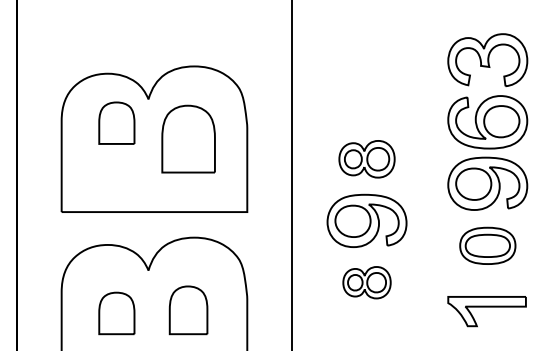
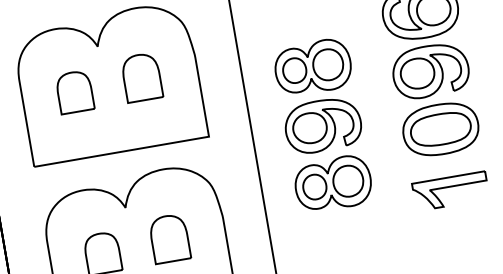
part: (116, 122) -> (74, 91), moved
part: (188, 138) -> (141, 77), size x0.71
part: (366, 159) -> (312, 67), size x1.43
part: (487, 245) -> (440, 129), size x1.43
part: (366, 282) -> (332, 183), size x1.67

